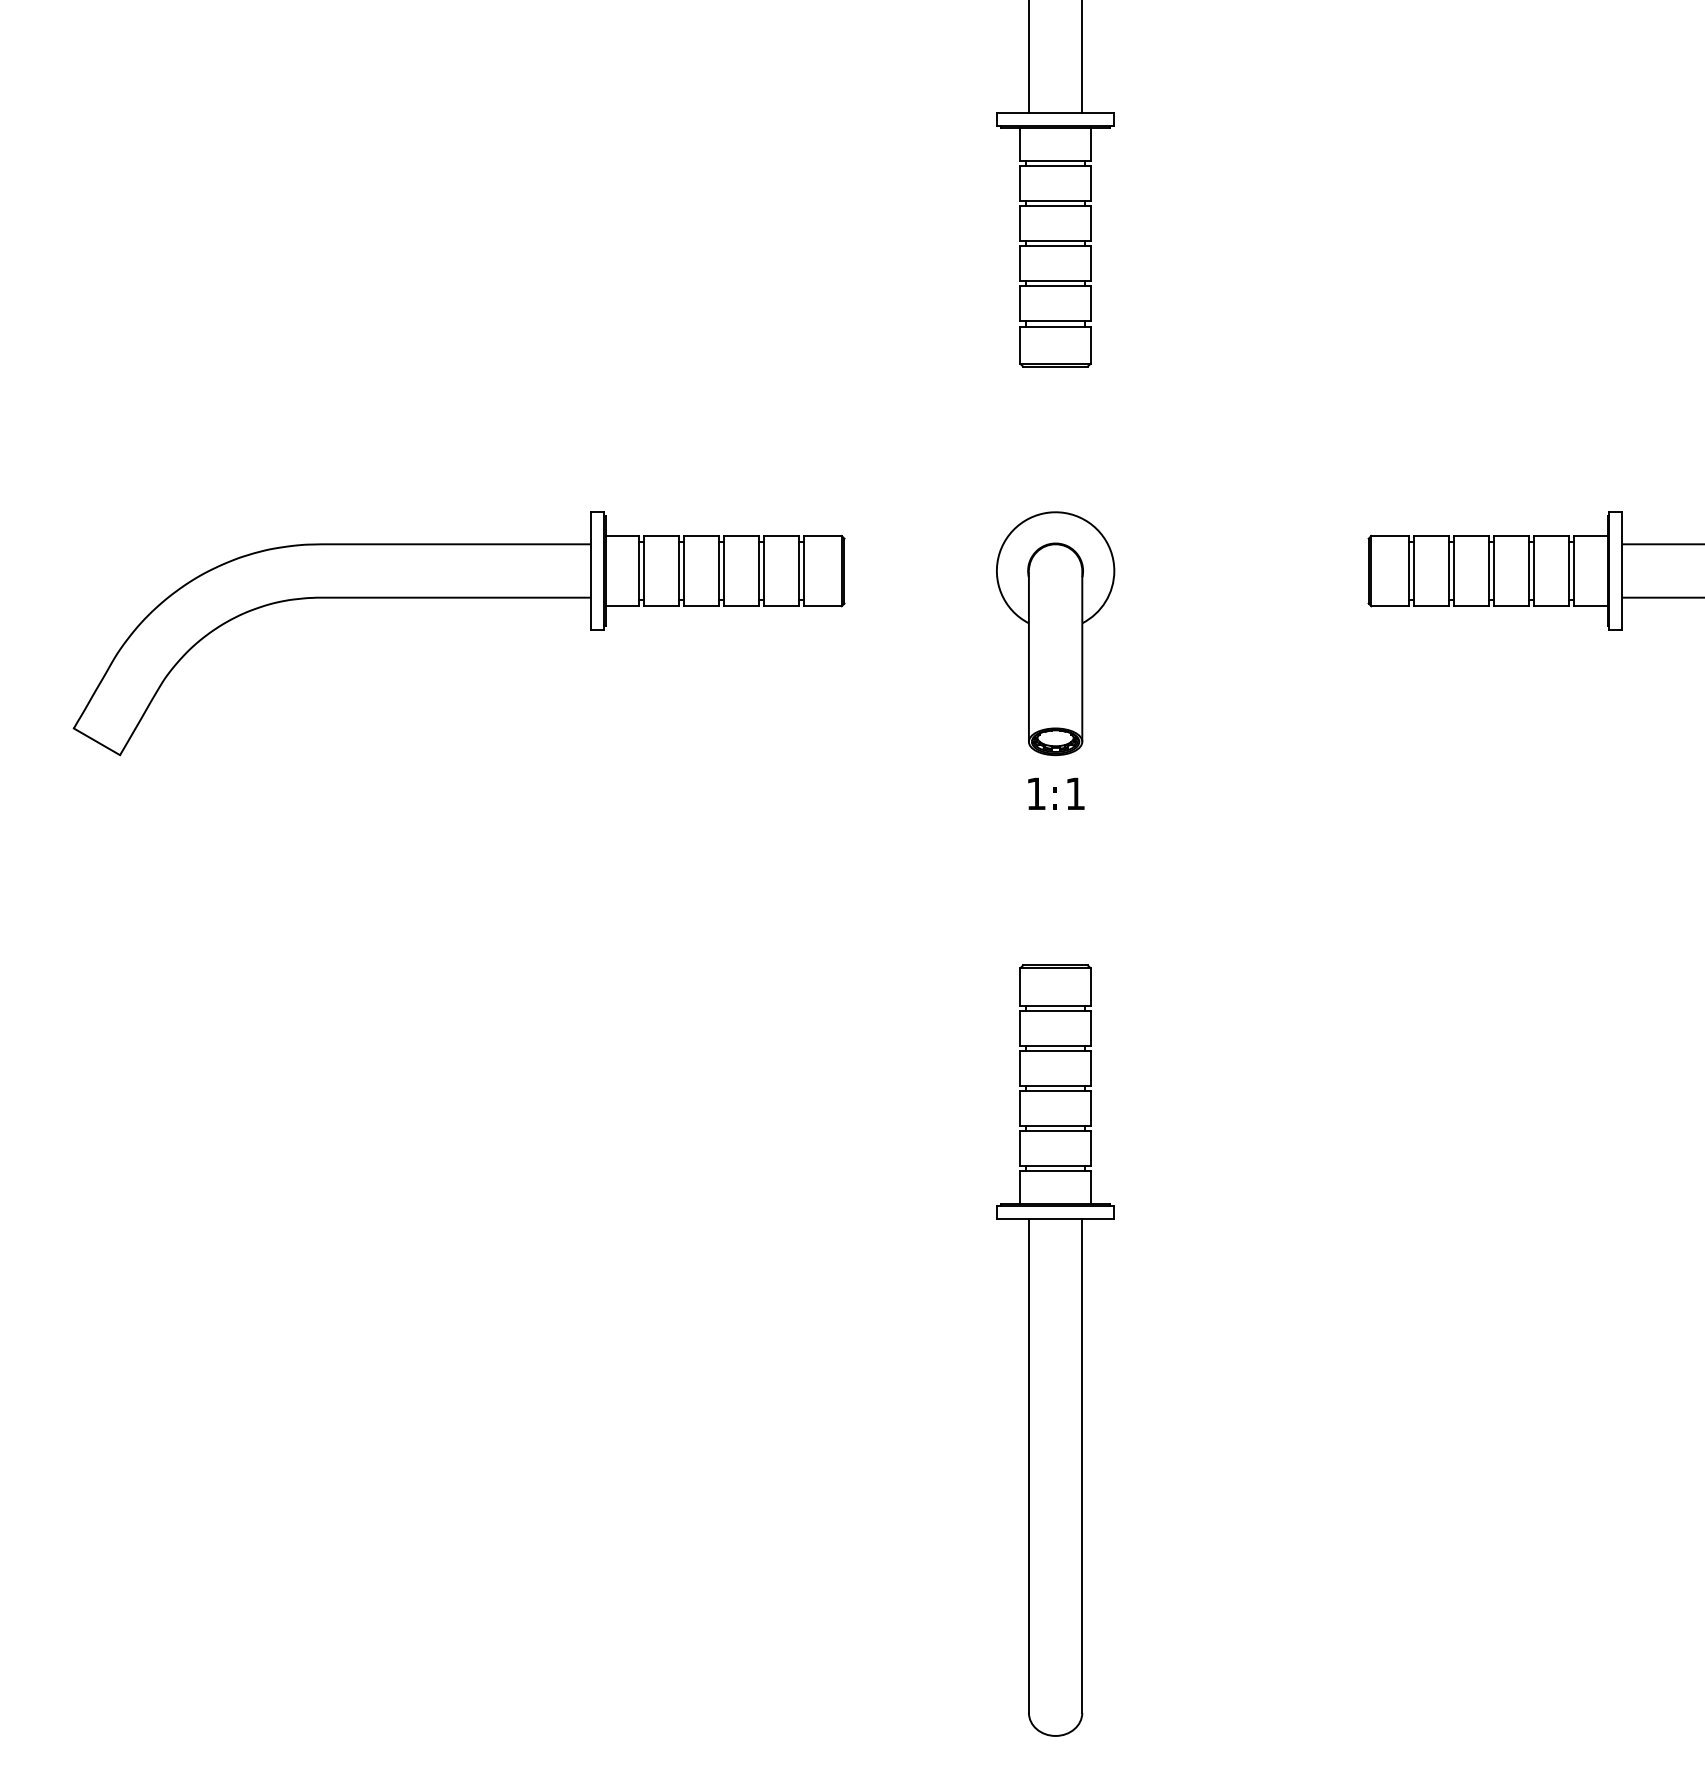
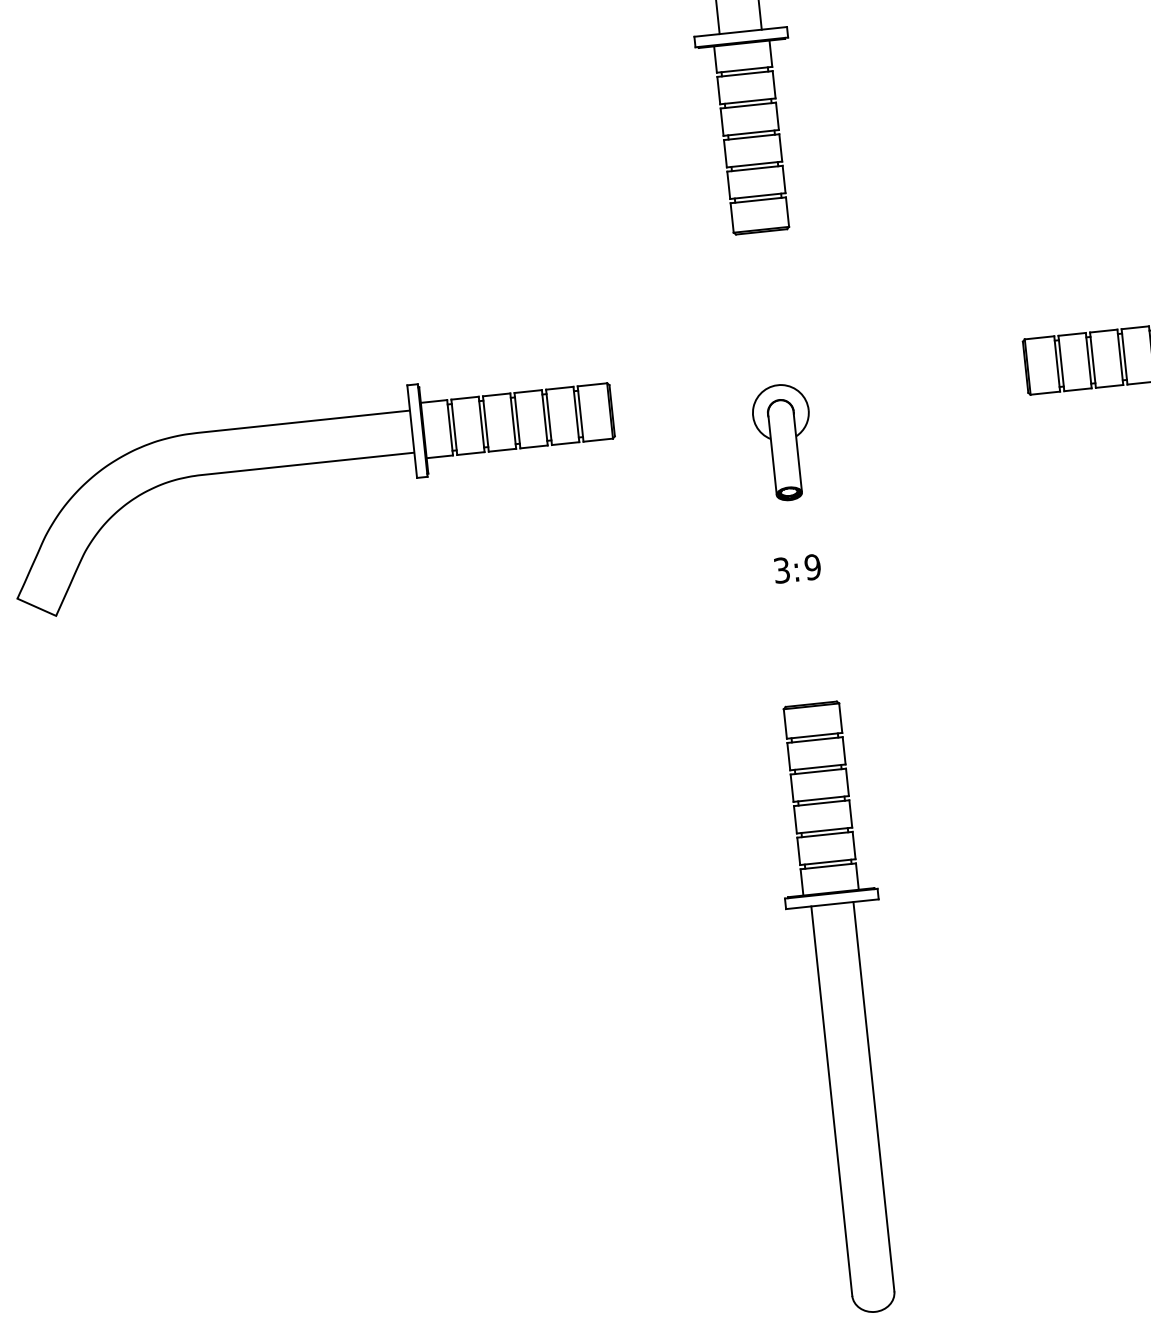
part: (1055, 633) -> (783, 442), size x0.6
text: (1035, 793) -> (781, 570), 1 -> 3
text: (1075, 793) -> (812, 566), 1 -> 9

